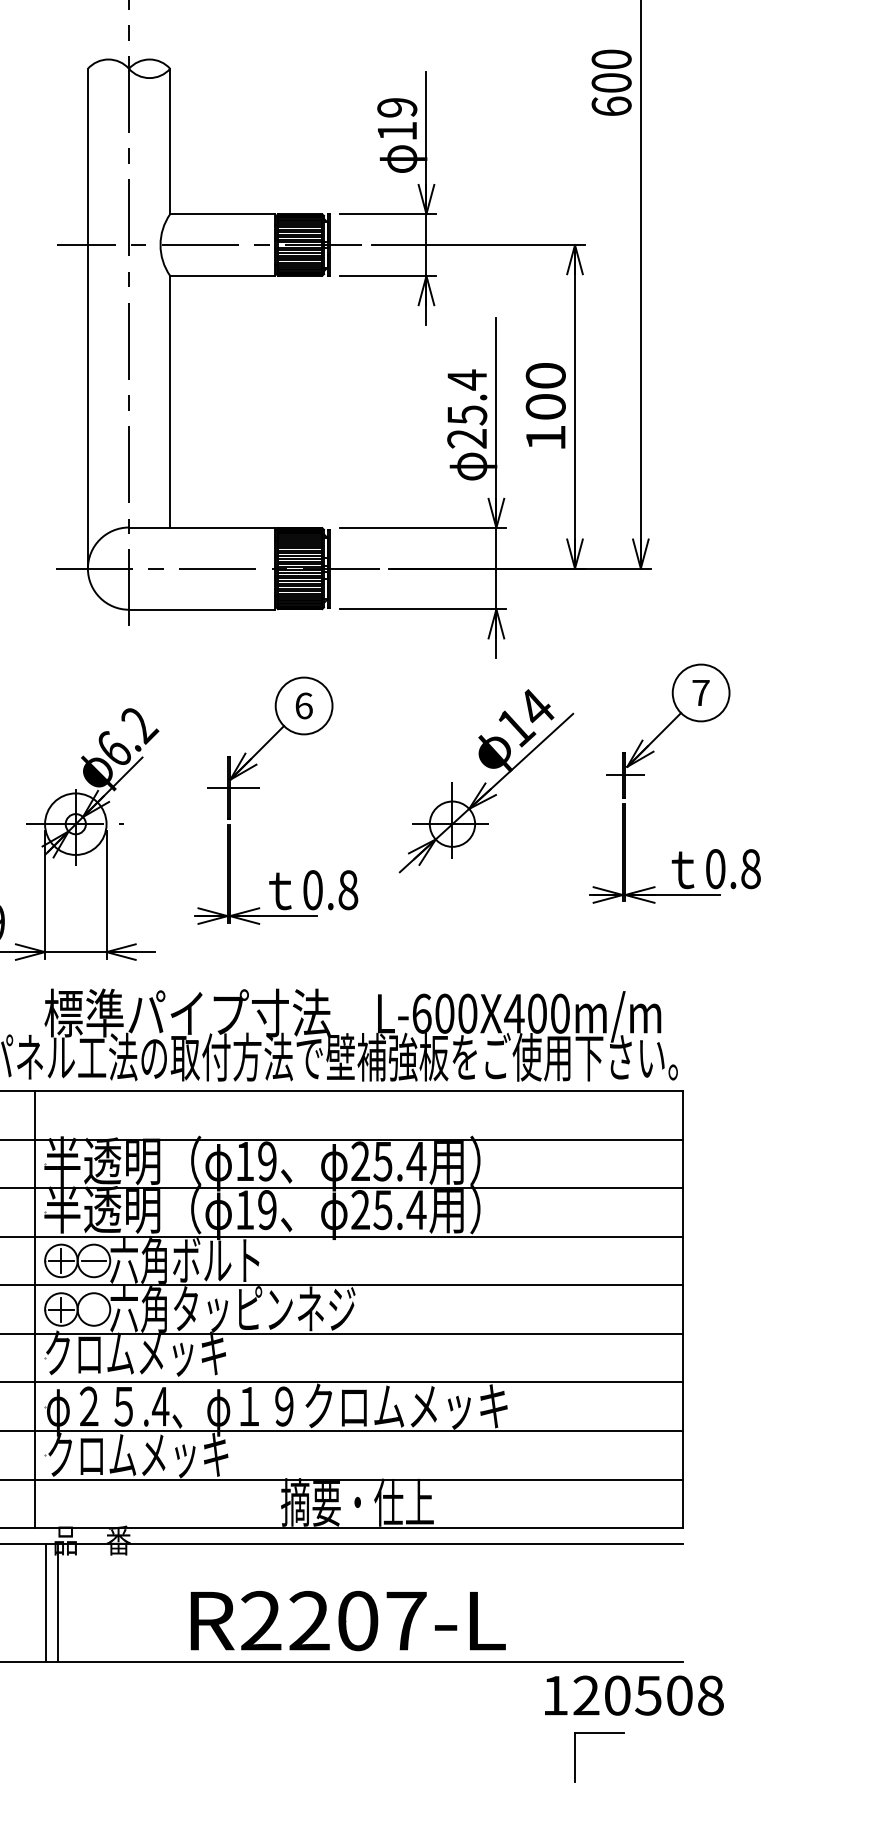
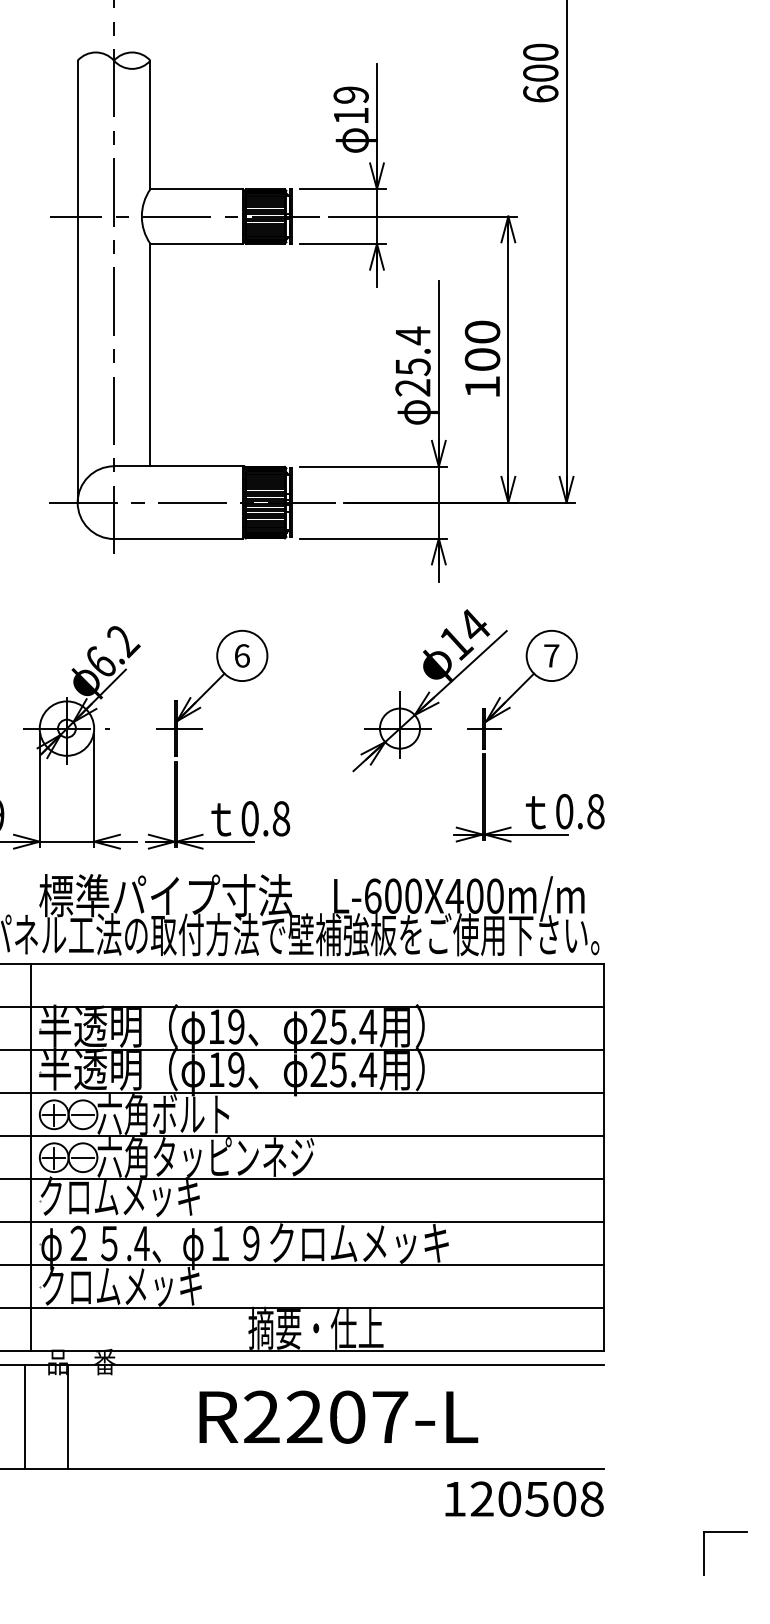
part: (644, 775) -> (501, 728), moved
part: (259, 788) -> (202, 728), moved
line: (93, 1309) -> (82, 1157), added
line: (46, 1602) -> (68, 1416), moved
line: (57, 1602) -> (25, 1416), moved
part: (347, 1621) -> (338, 1417), moved
text: (634, 1695) -> (524, 1499), moved
part: (599, 1733) -> (725, 1532), moved

